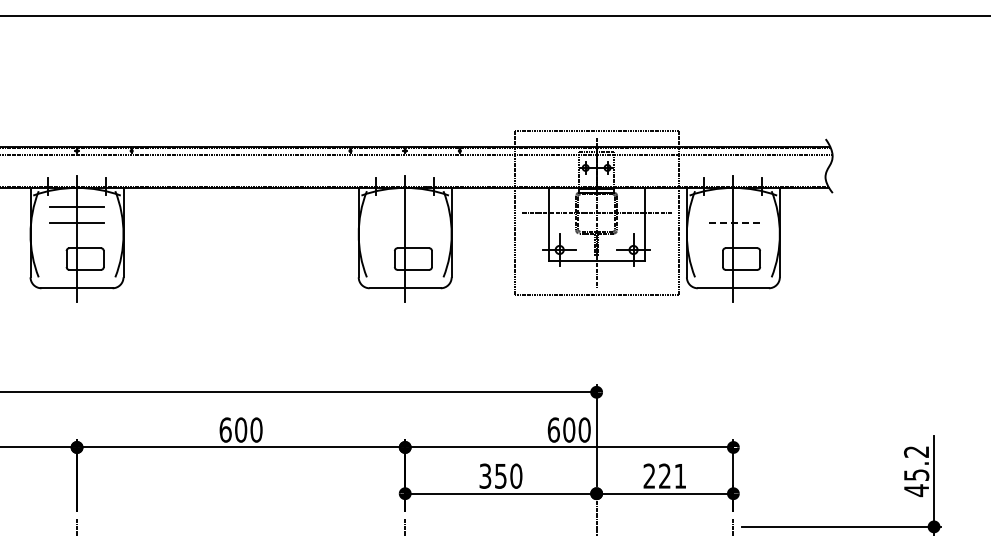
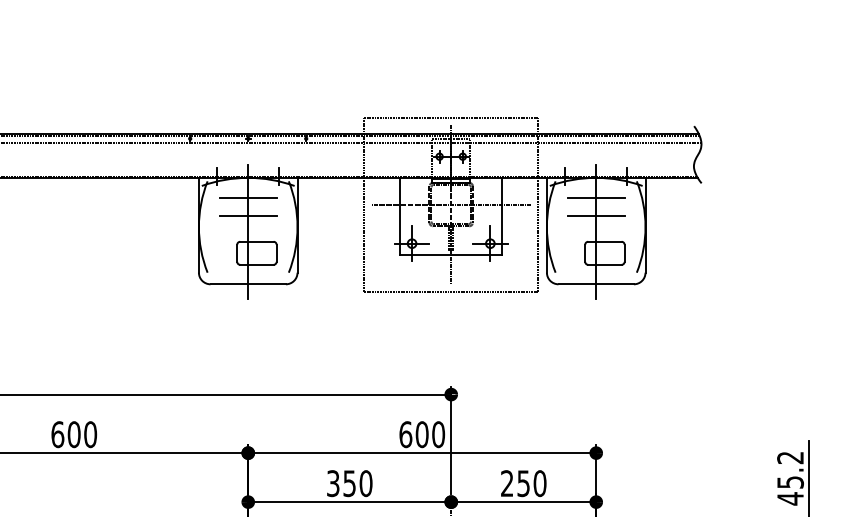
line: (404, 207) -> (247, 198), added
line: (733, 207) -> (596, 198), added
line: (404, 223) -> (247, 215), added
line: (733, 223) -> (596, 215), dashed -> solid
text: (672, 475) -> (531, 482), 221 -> 250

